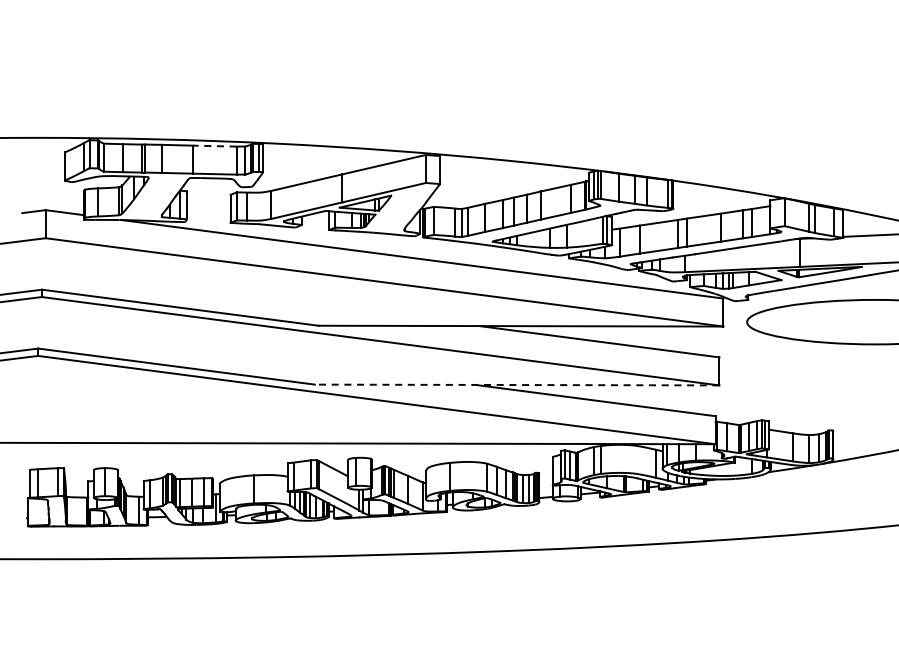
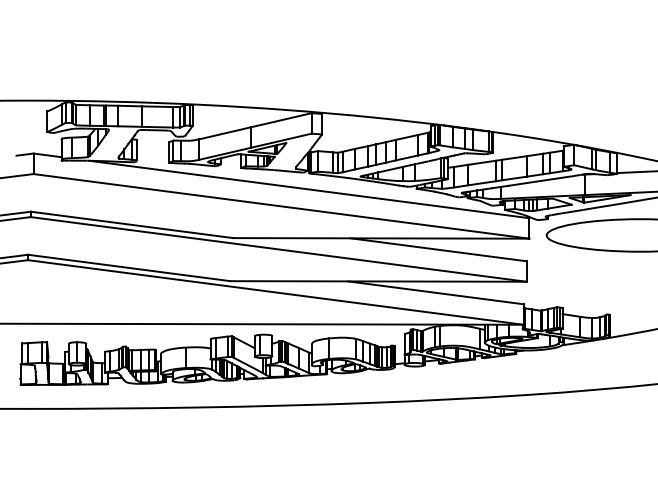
line: (214, 146) -> (157, 106), dashed -> solid
line: (516, 385) -> (378, 281), dashed -> solid

